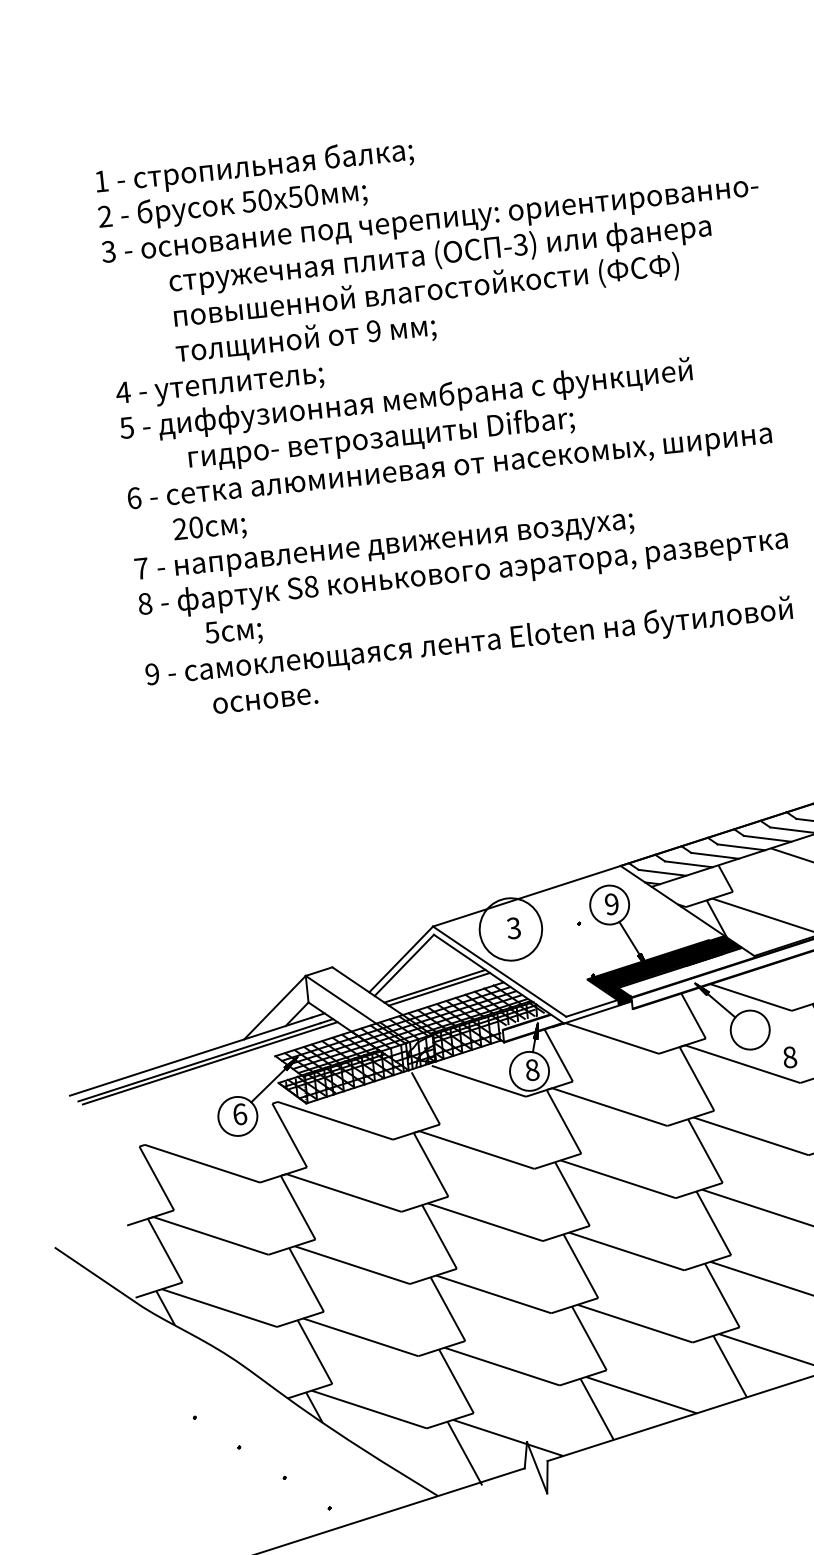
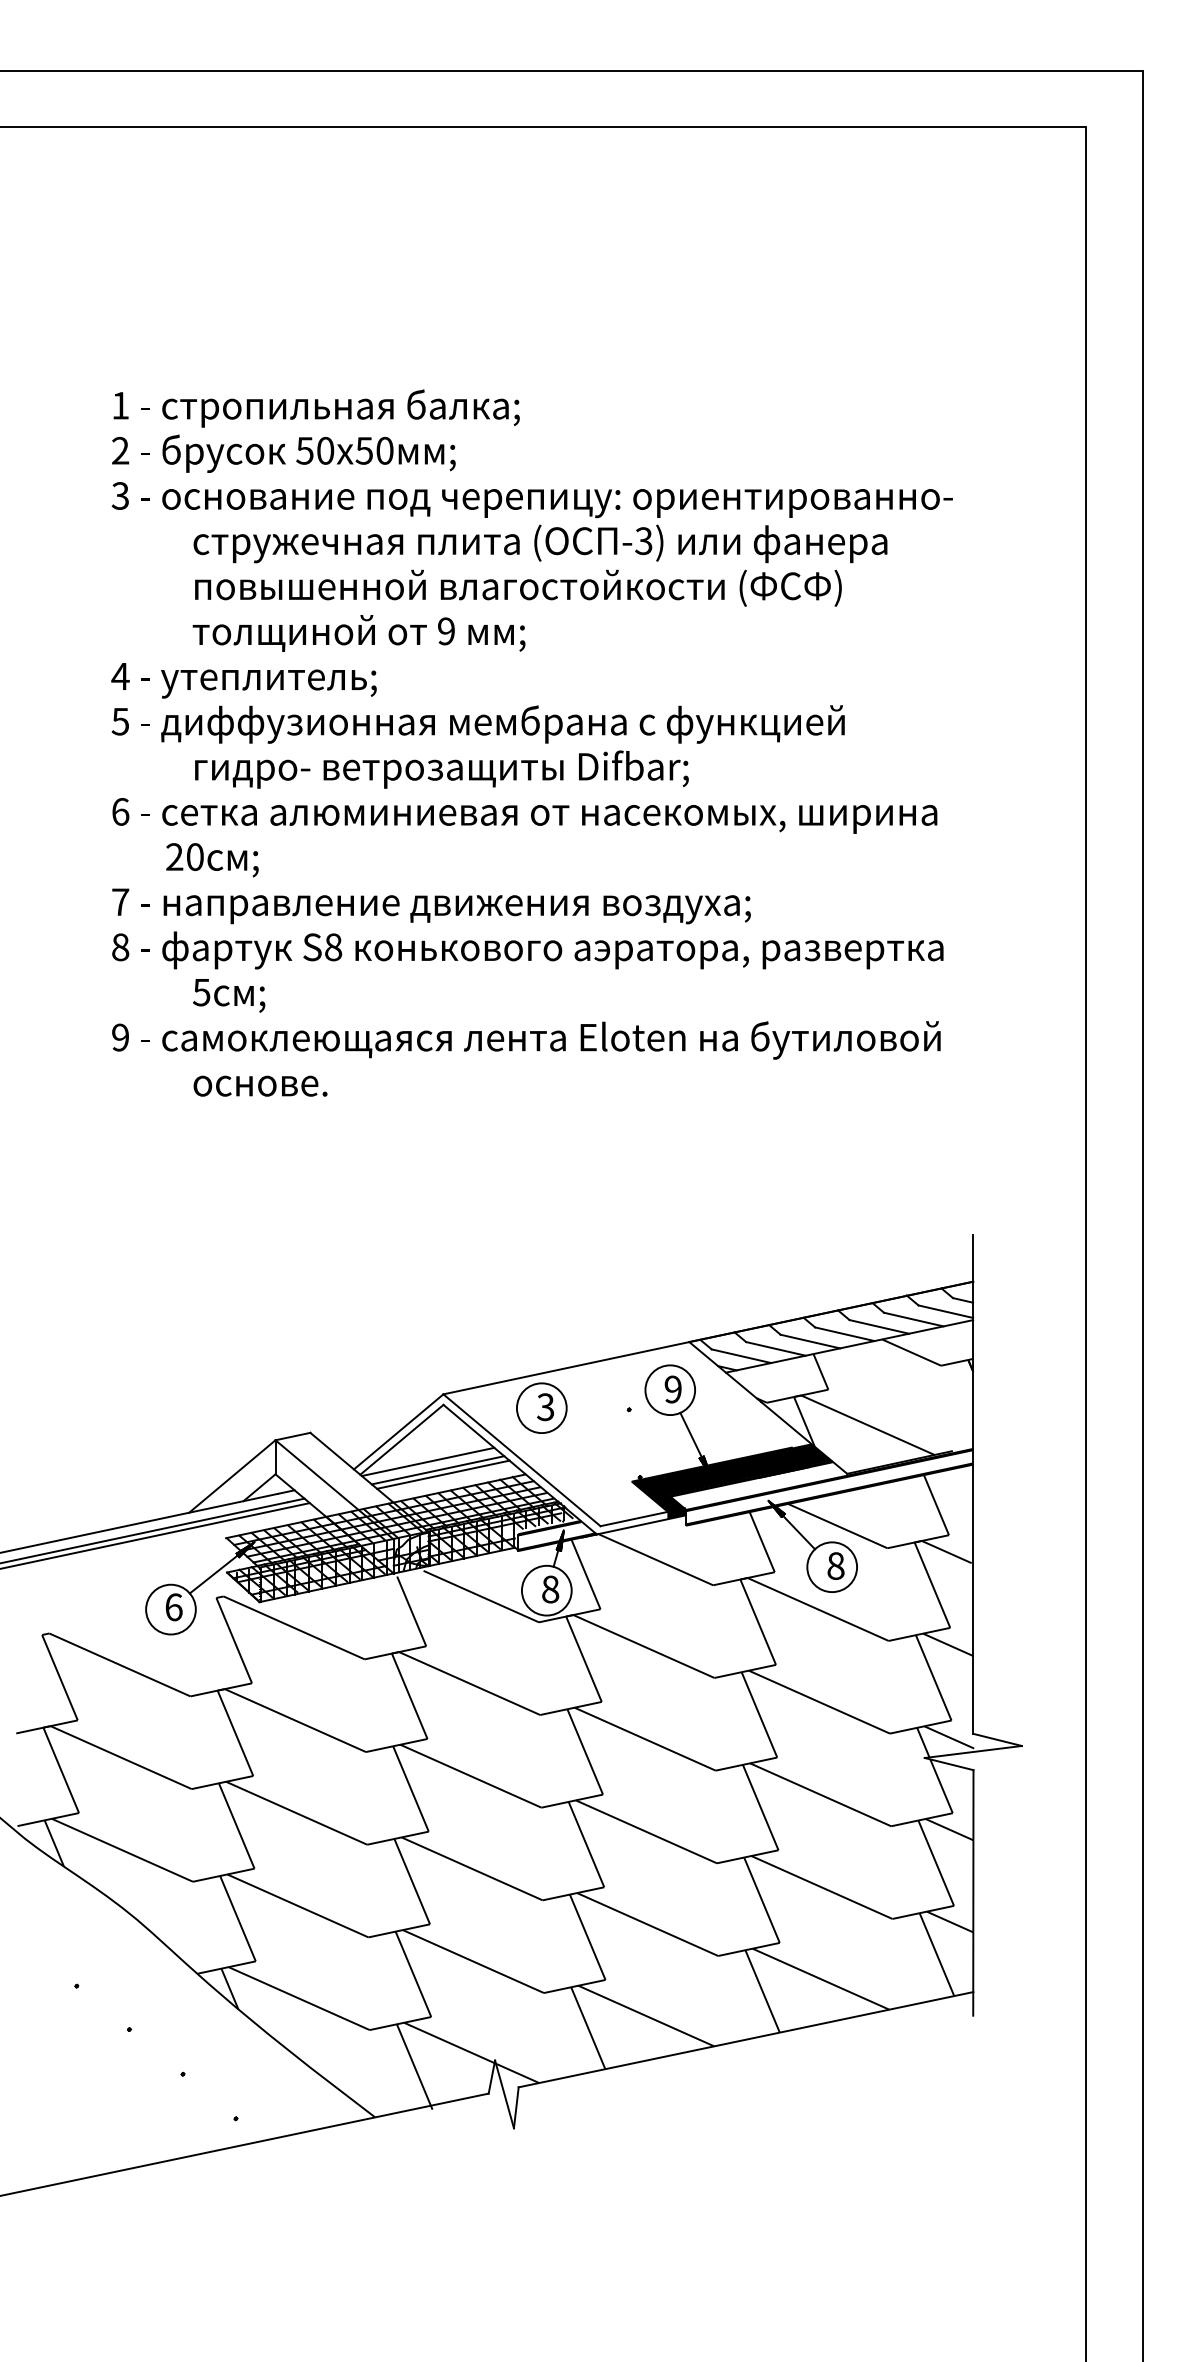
circle: (510, 929) -> (541, 1408), size x0.62
line: (426, 980) -> (427, 1461), added
text: (789, 1056) -> (835, 1565), moved

